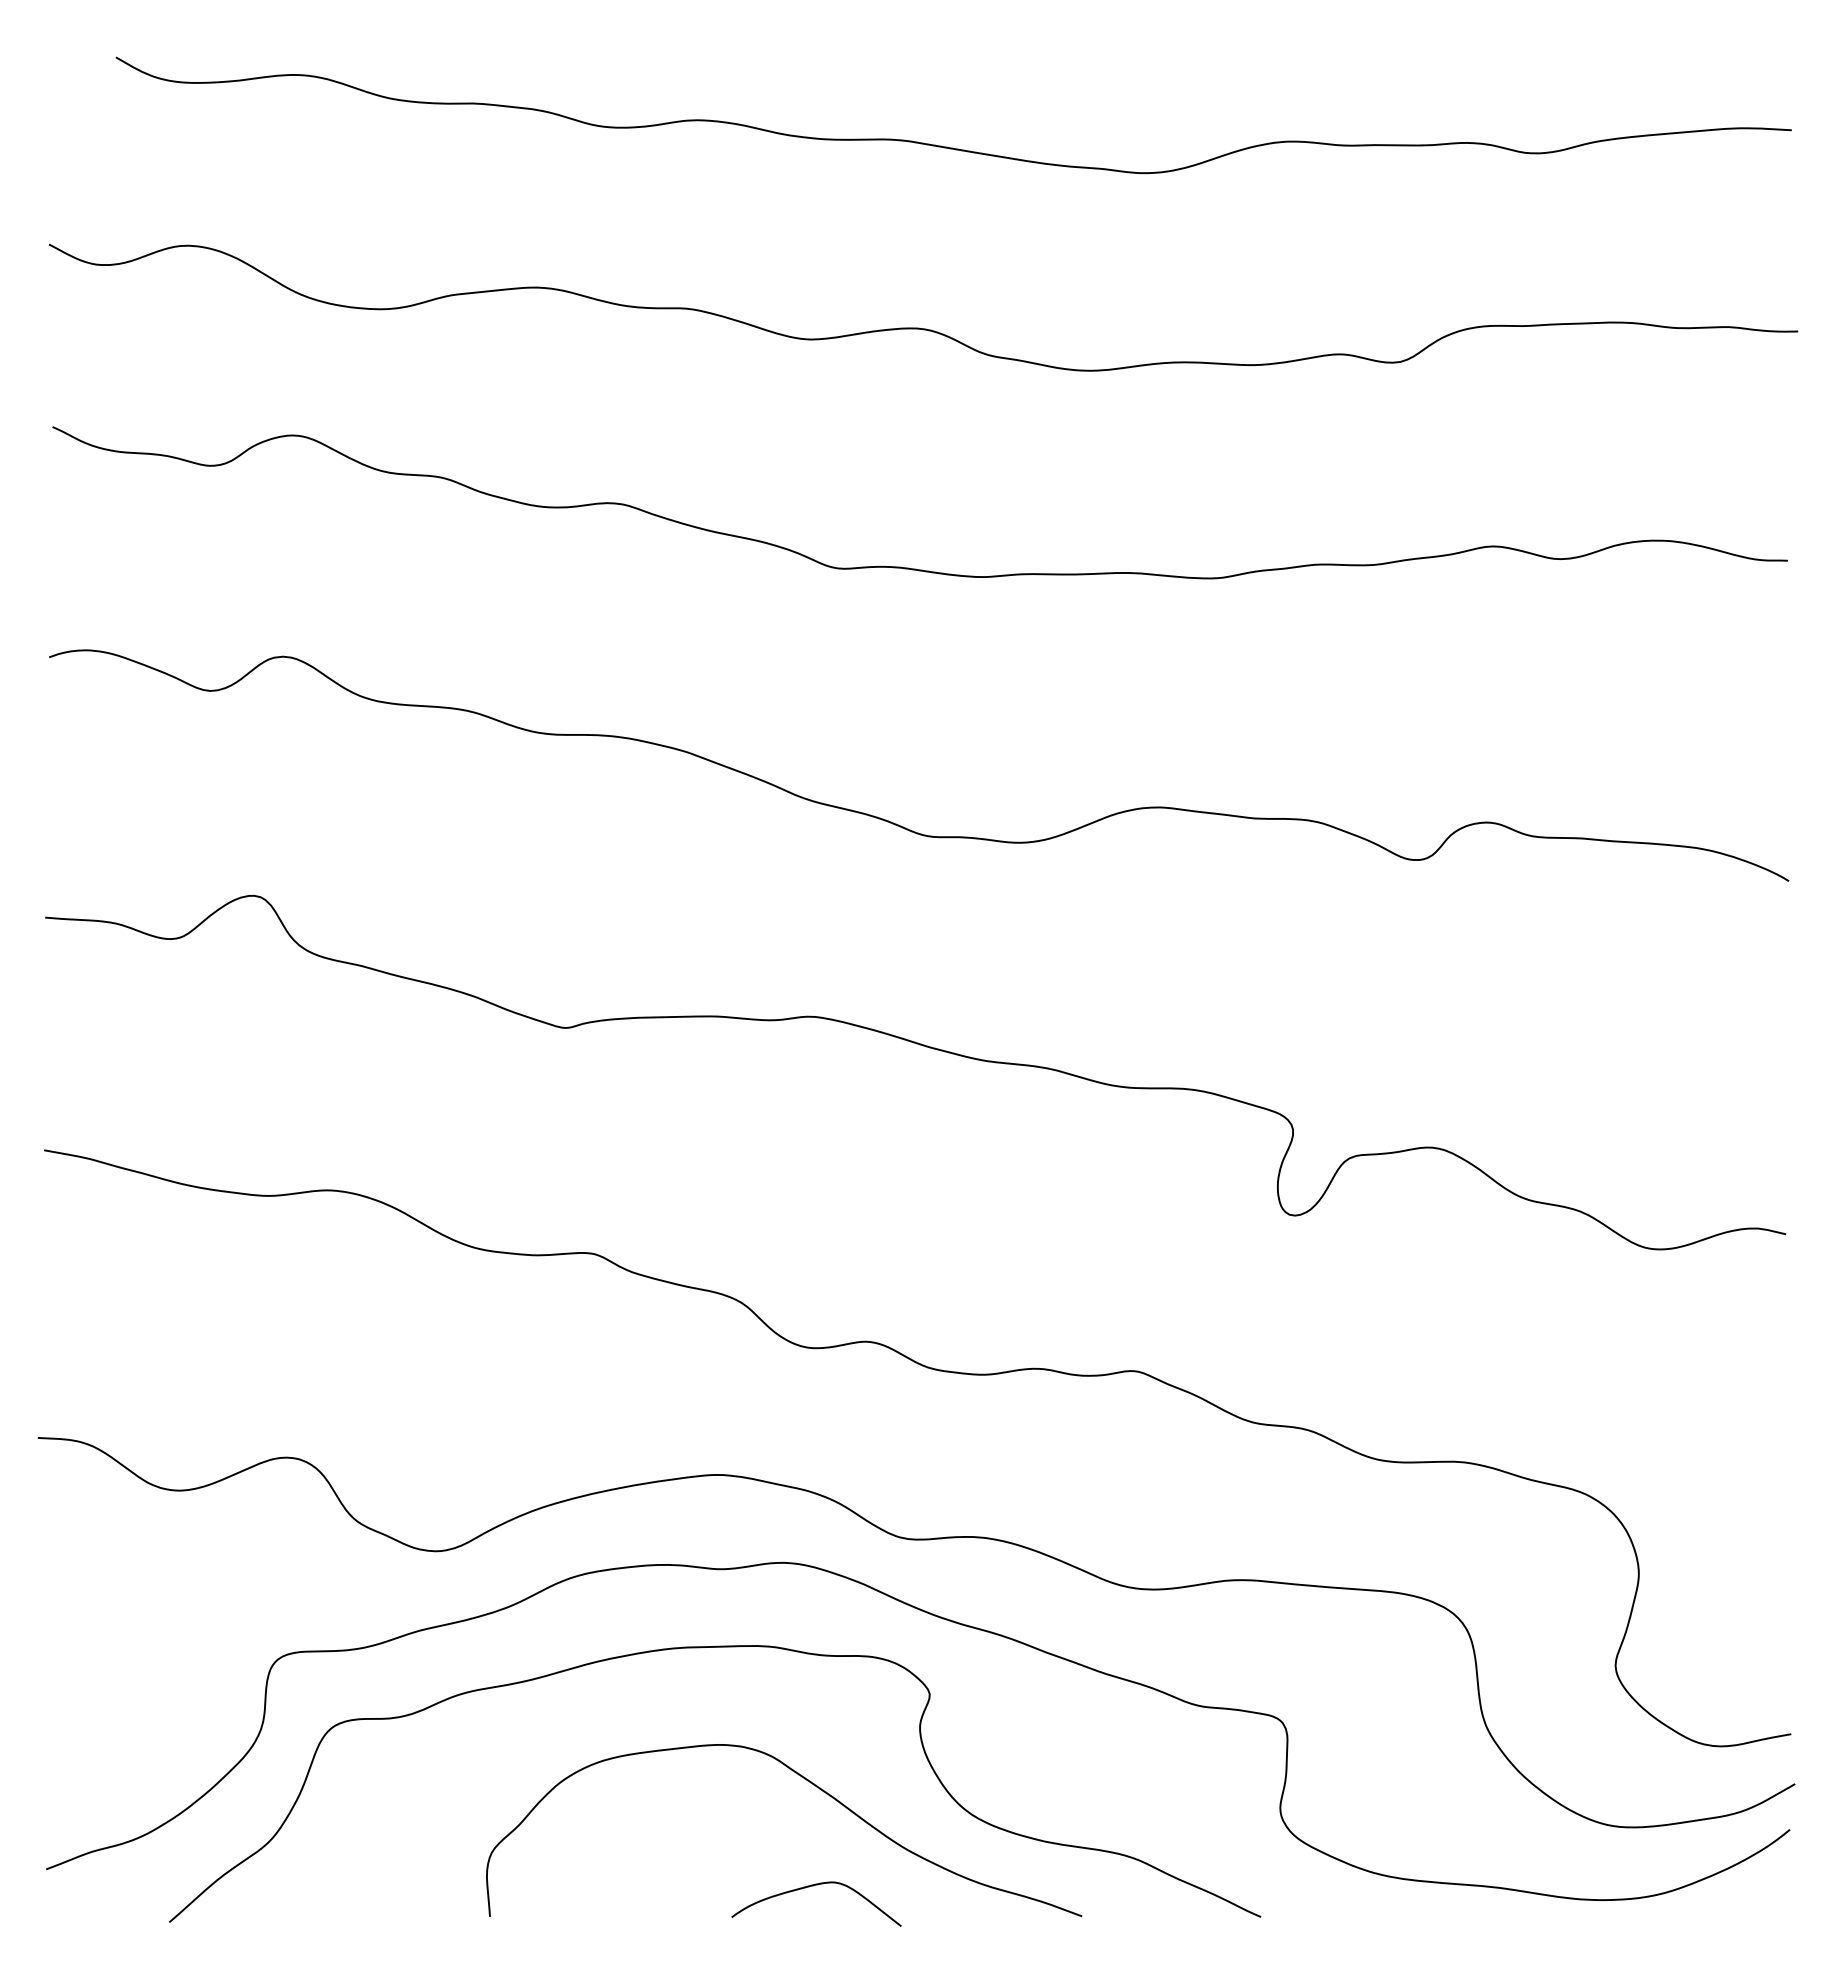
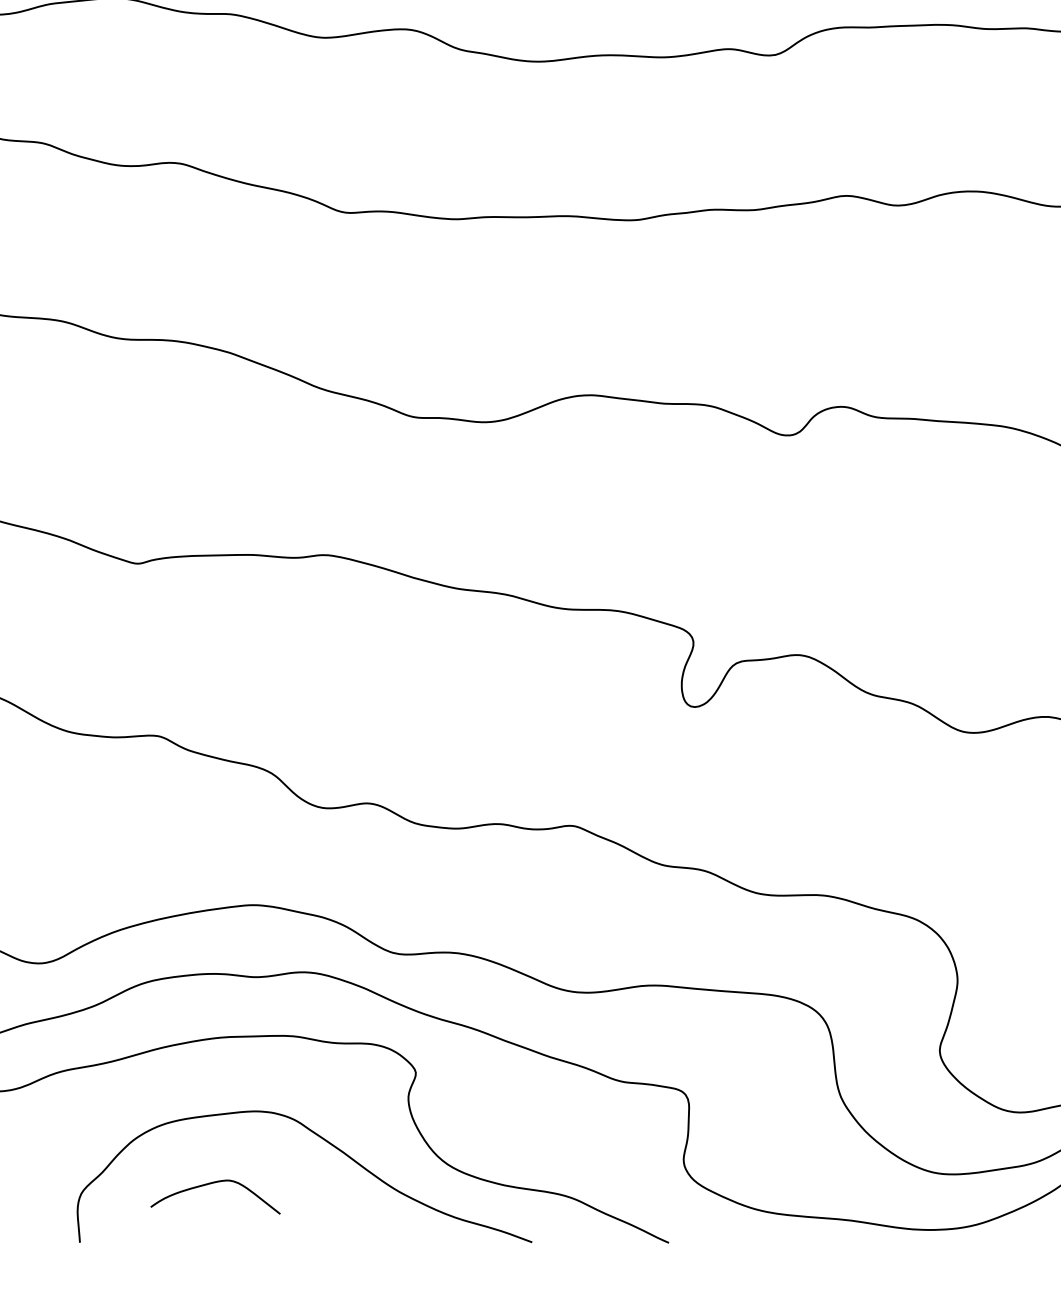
curve: (813, 1886) -> (213, 1183), moved

